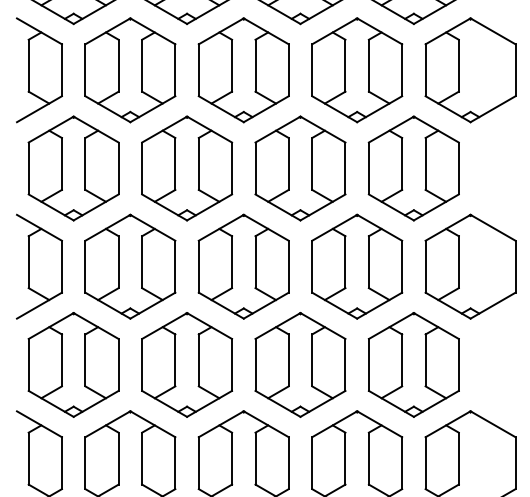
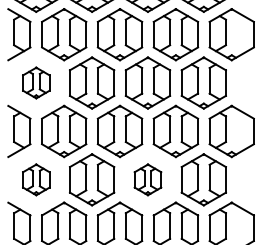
part: (74, 167) -> (36, 82), size x0.6
part: (74, 364) -> (36, 179), size x0.6
part: (299, 364) -> (147, 179), size x0.6

